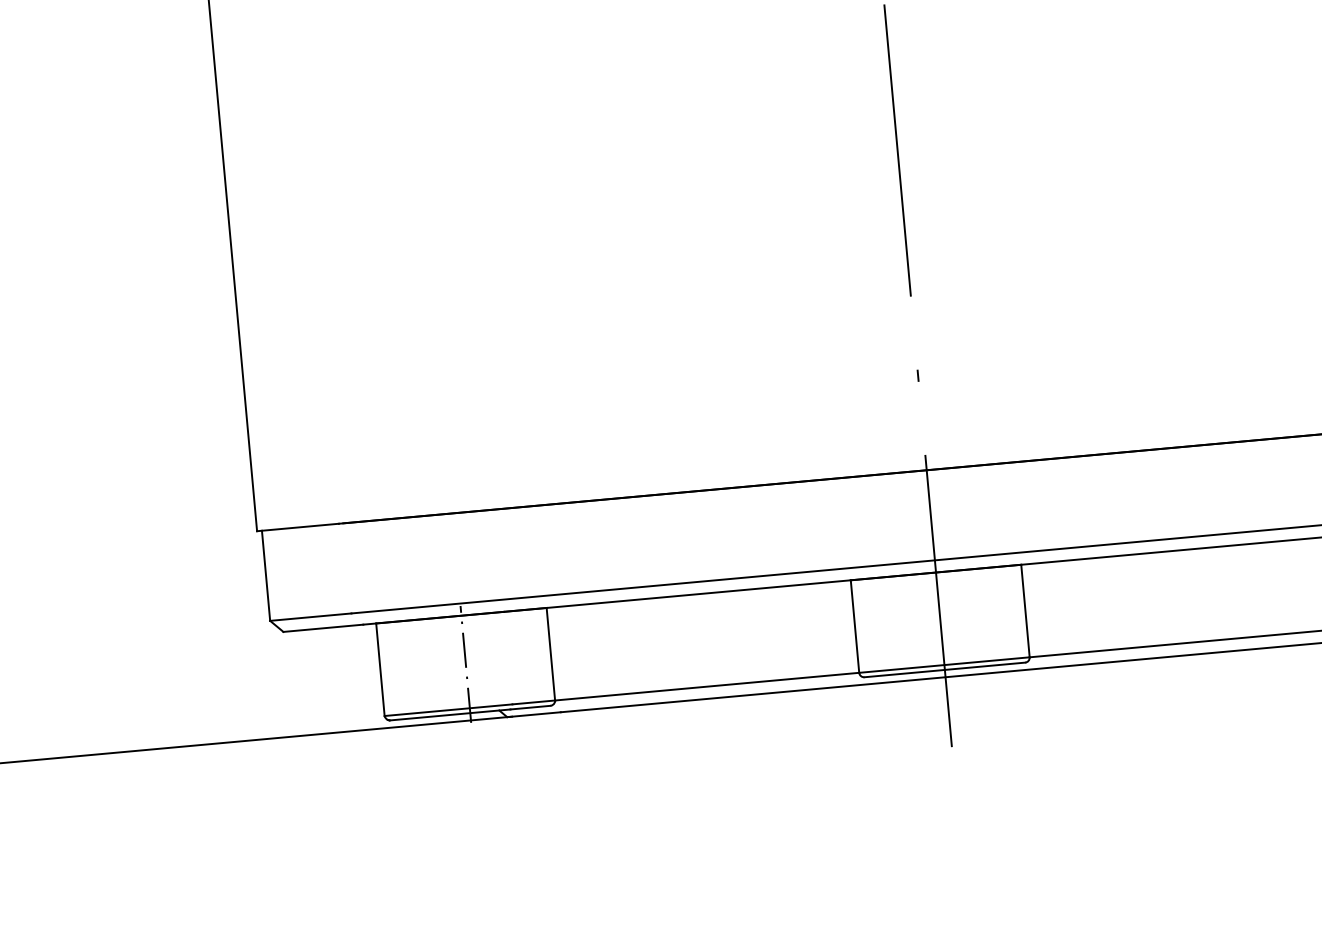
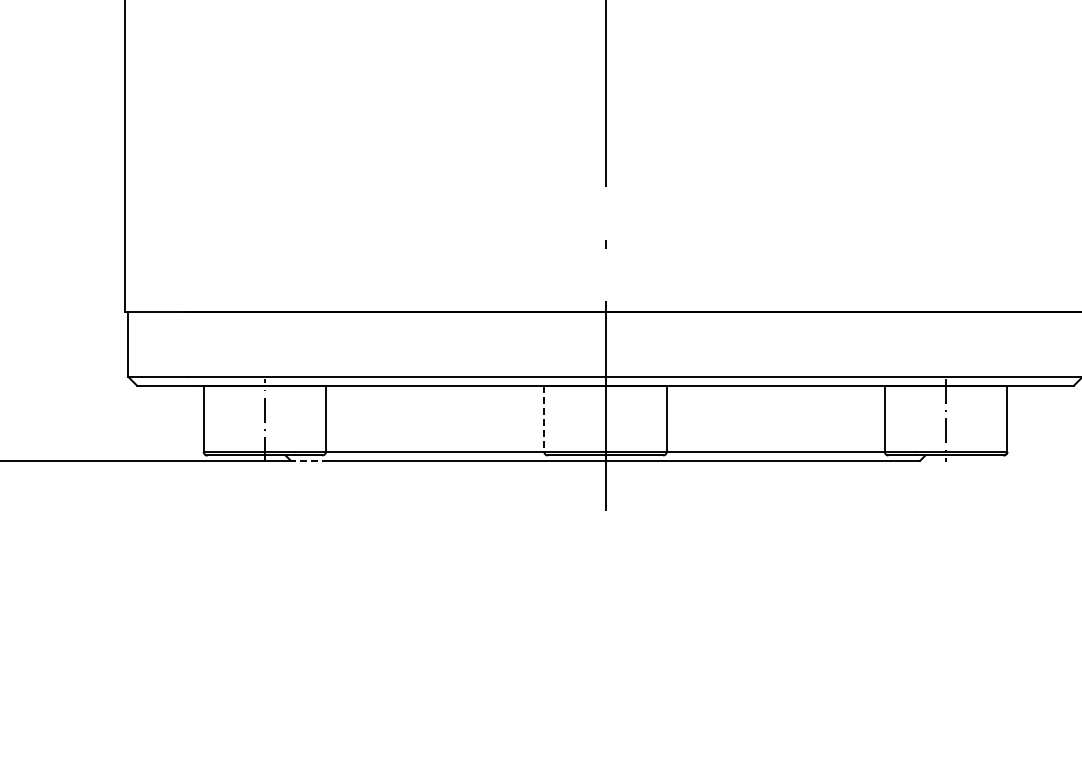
line: (855, 627) -> (544, 419), solid -> dashed
line: (533, 714) -> (309, 460), solid -> dashed

